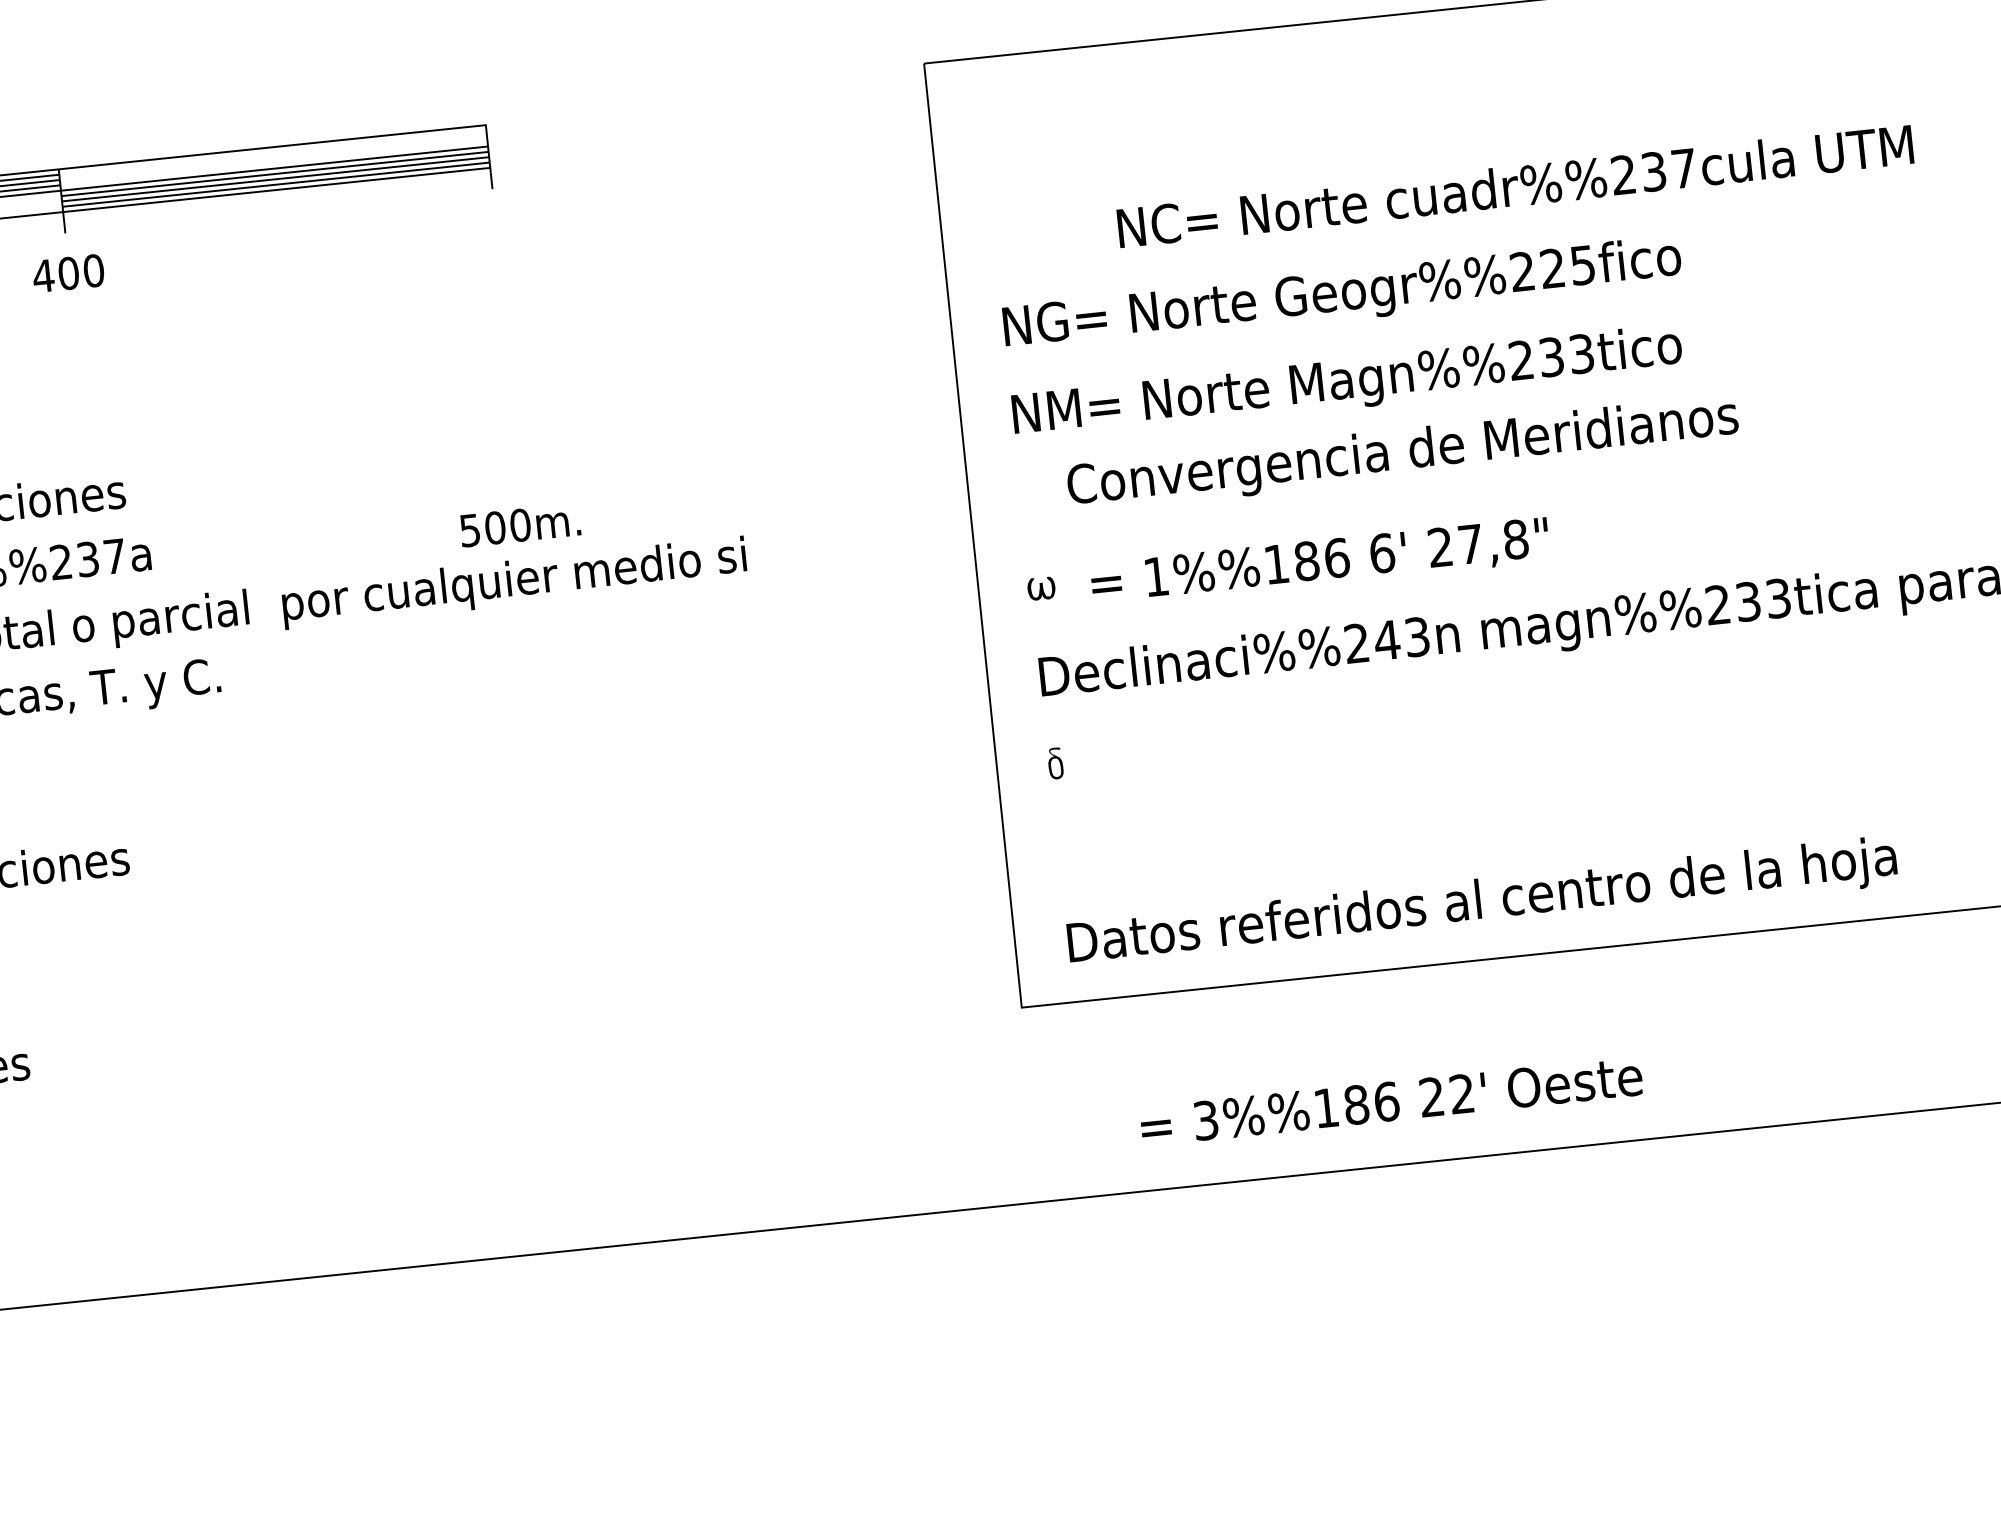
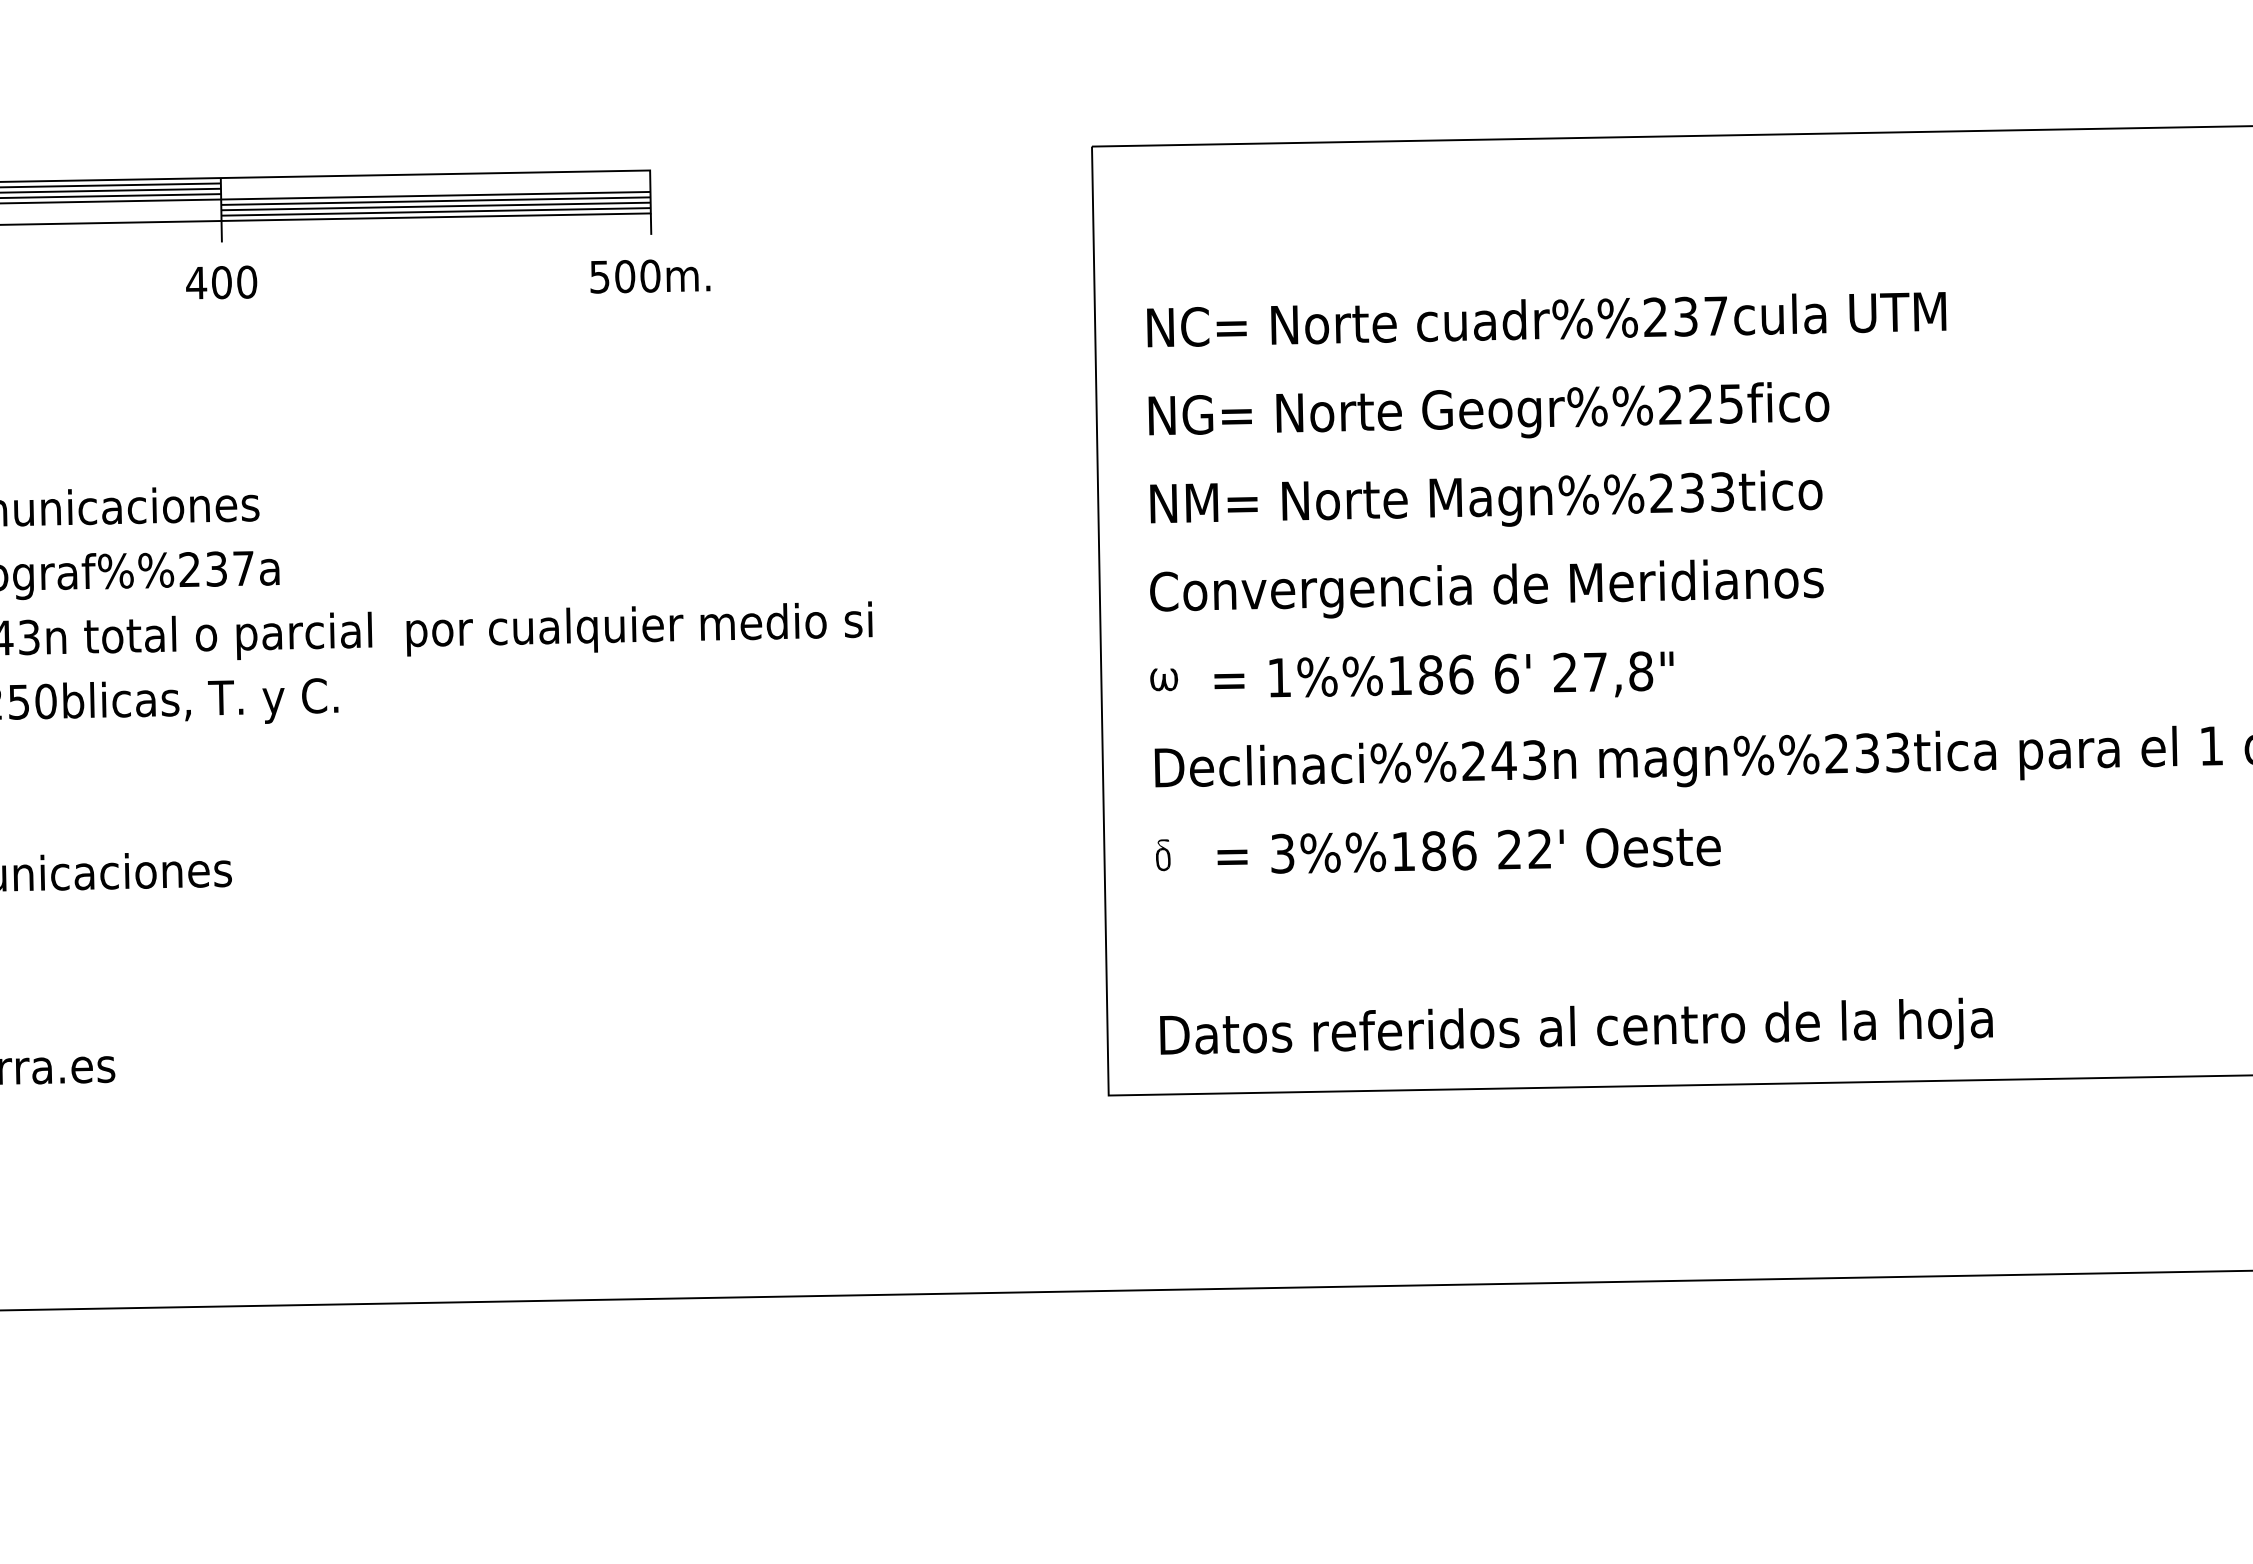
text: (1515, 186) -> (1546, 319), moved
text: (1402, 453) -> (1486, 588), moved
text: (520, 525) -> (650, 276), moved
text: (1390, 1101) -> (1468, 850), moved

